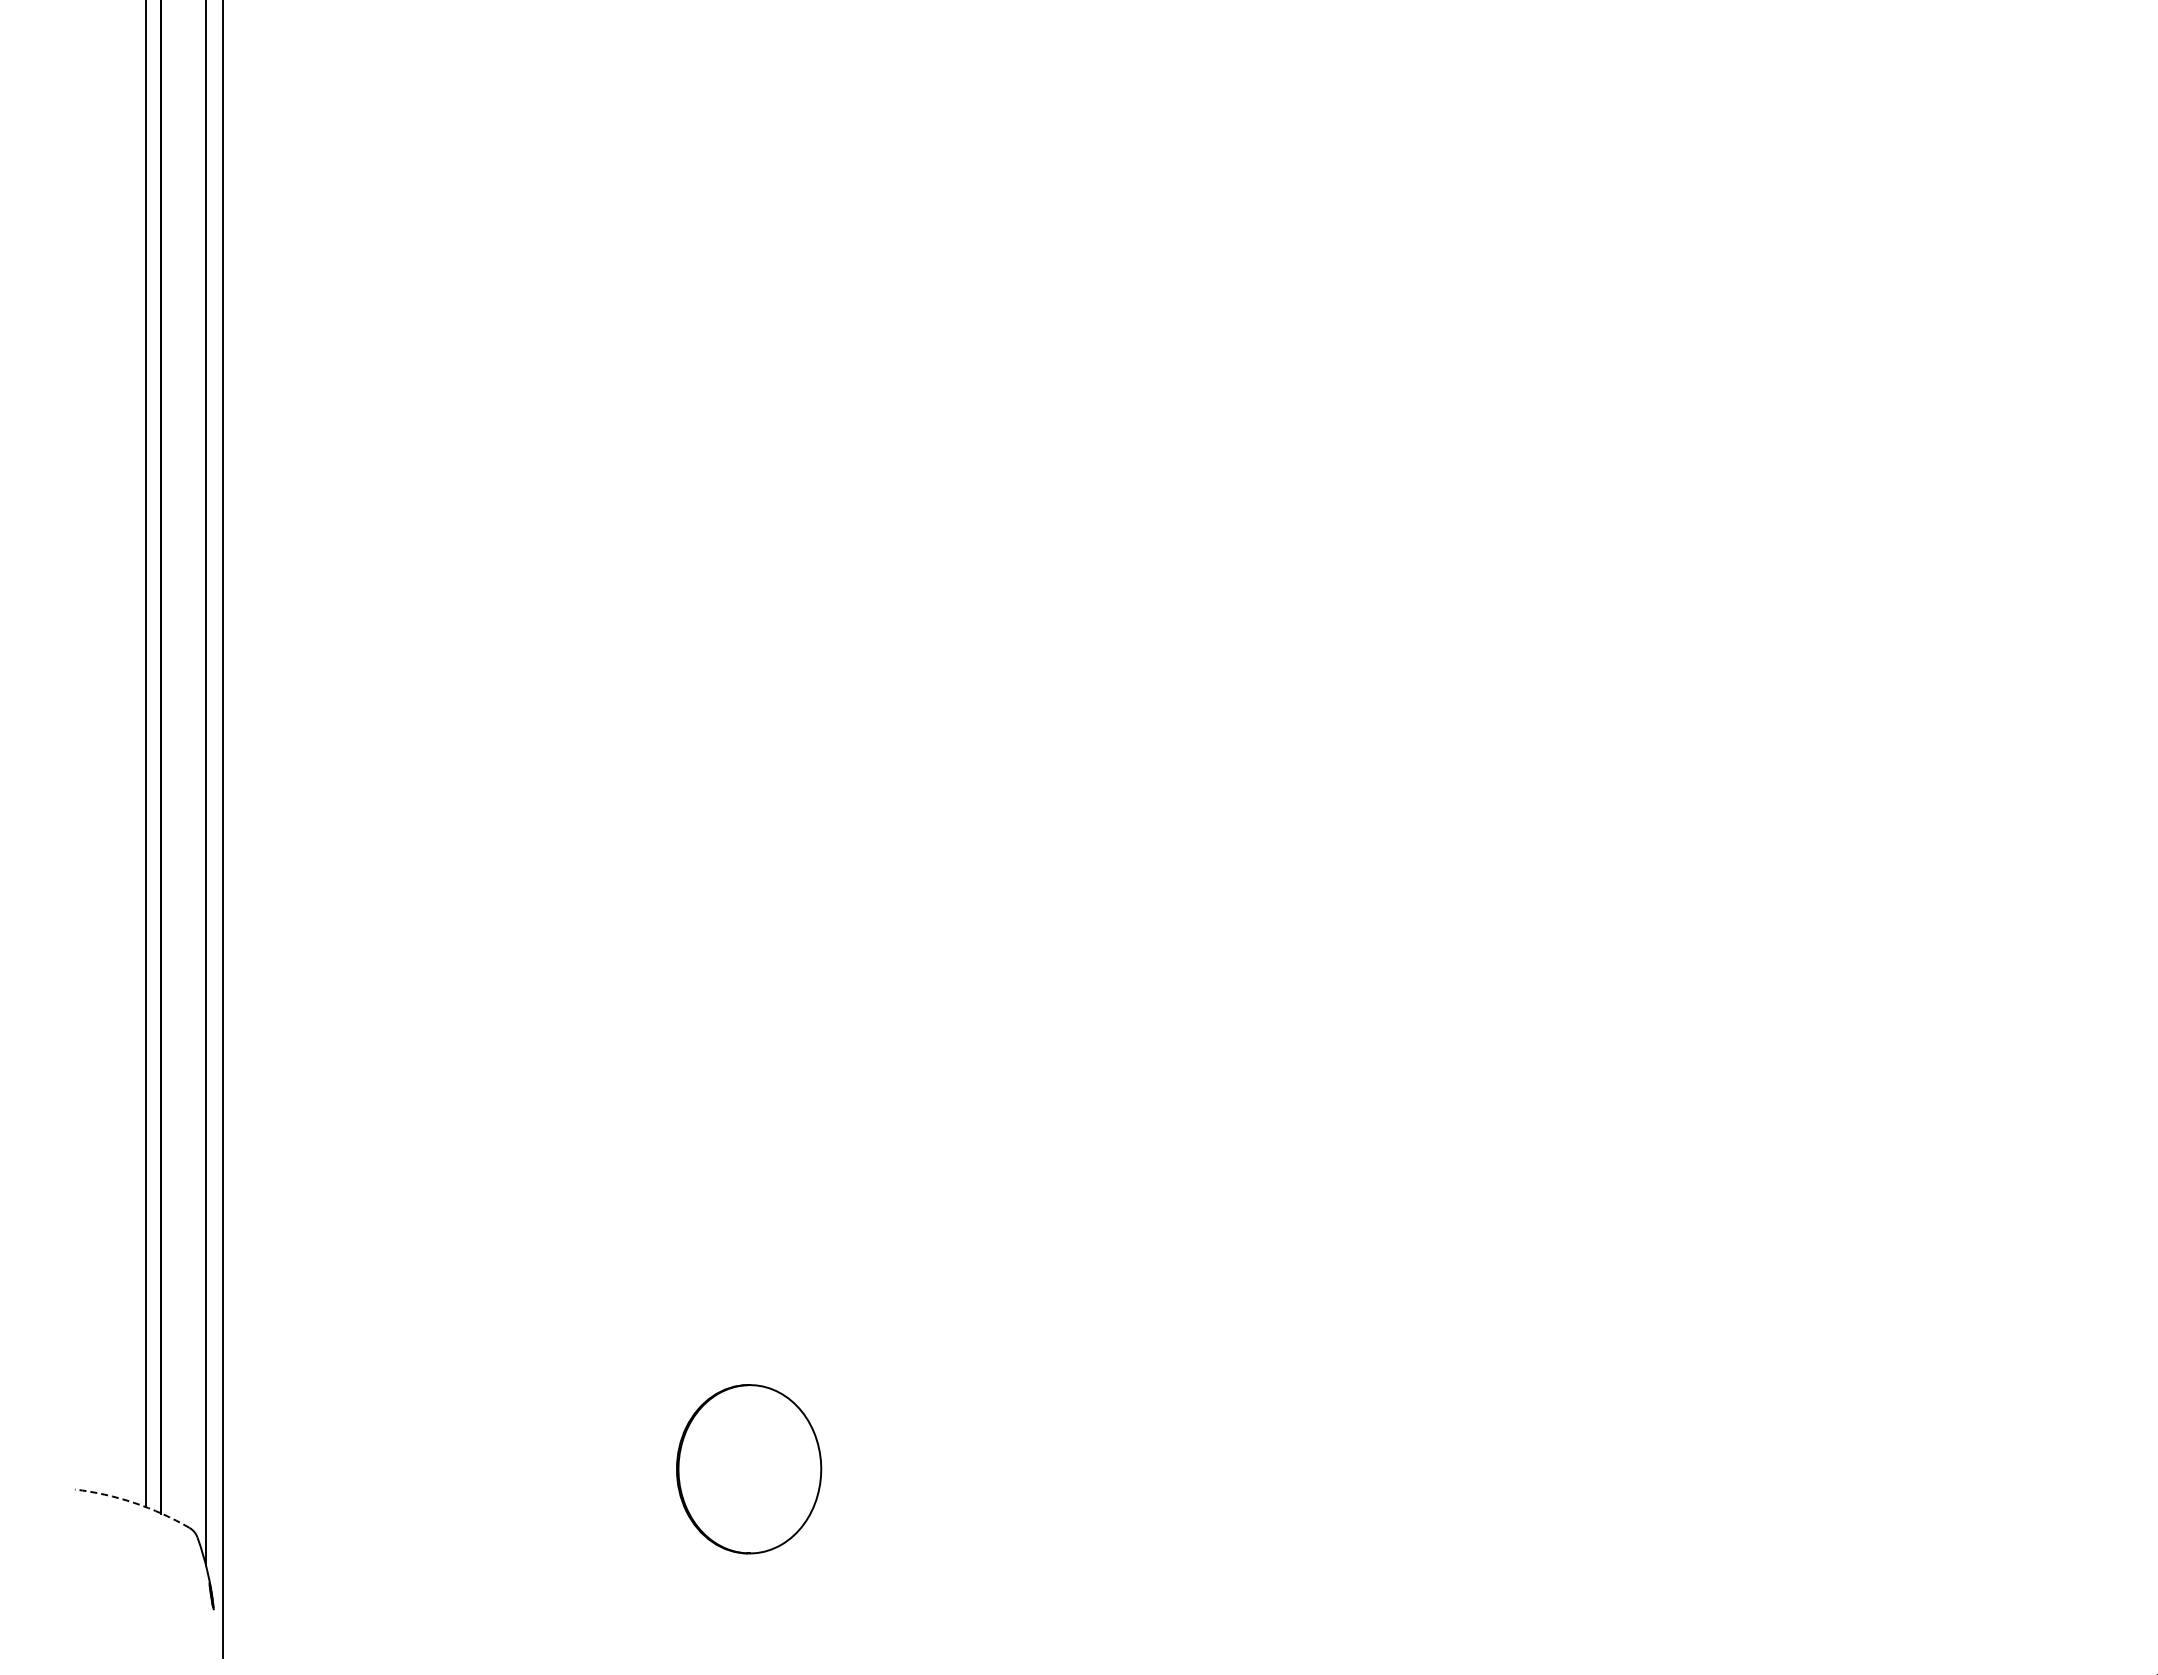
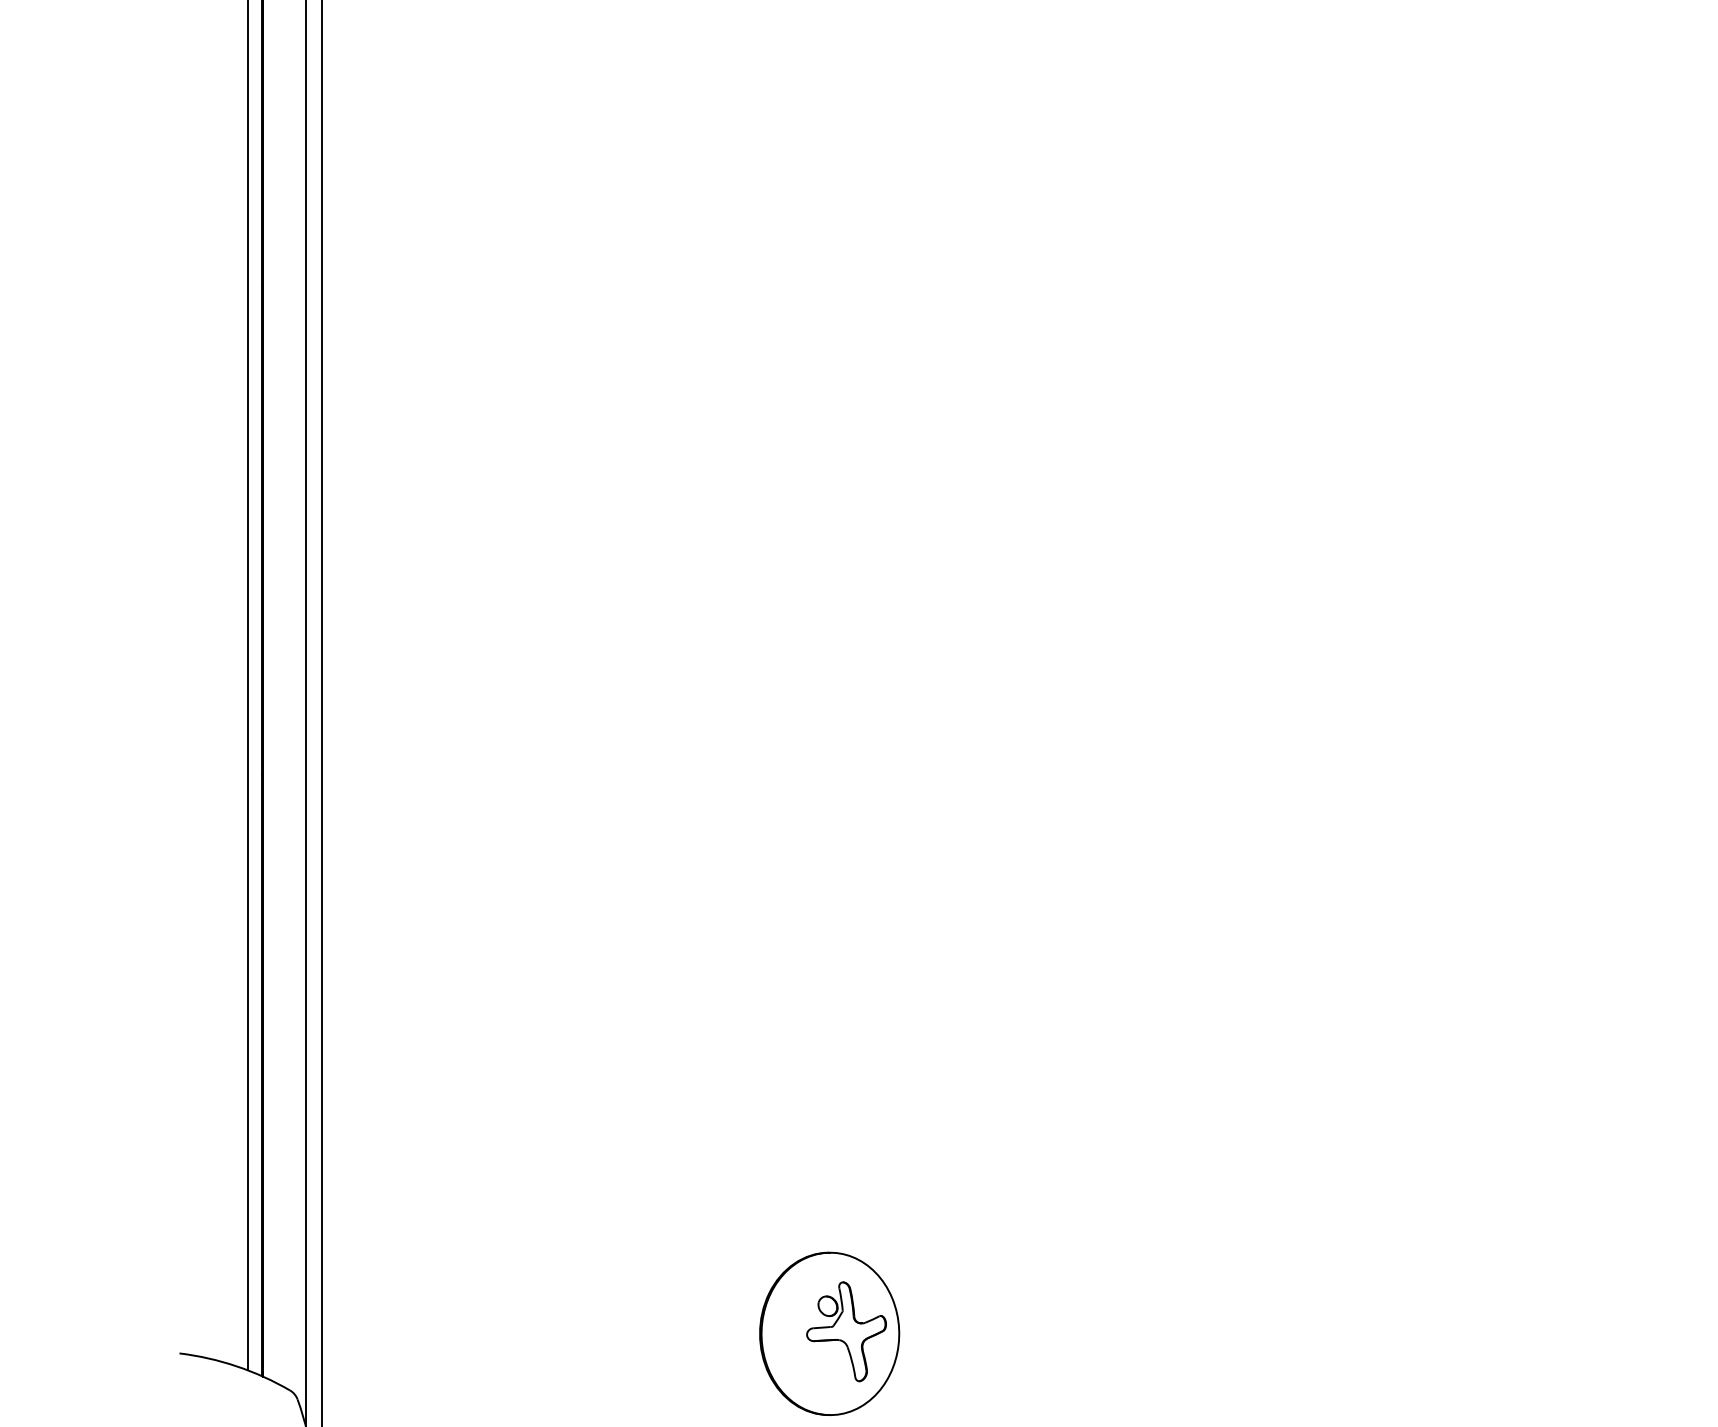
part: (766, 1466) -> (846, 1331), added
arc: (134, 1502) -> (236, 1365), dashed -> solid

